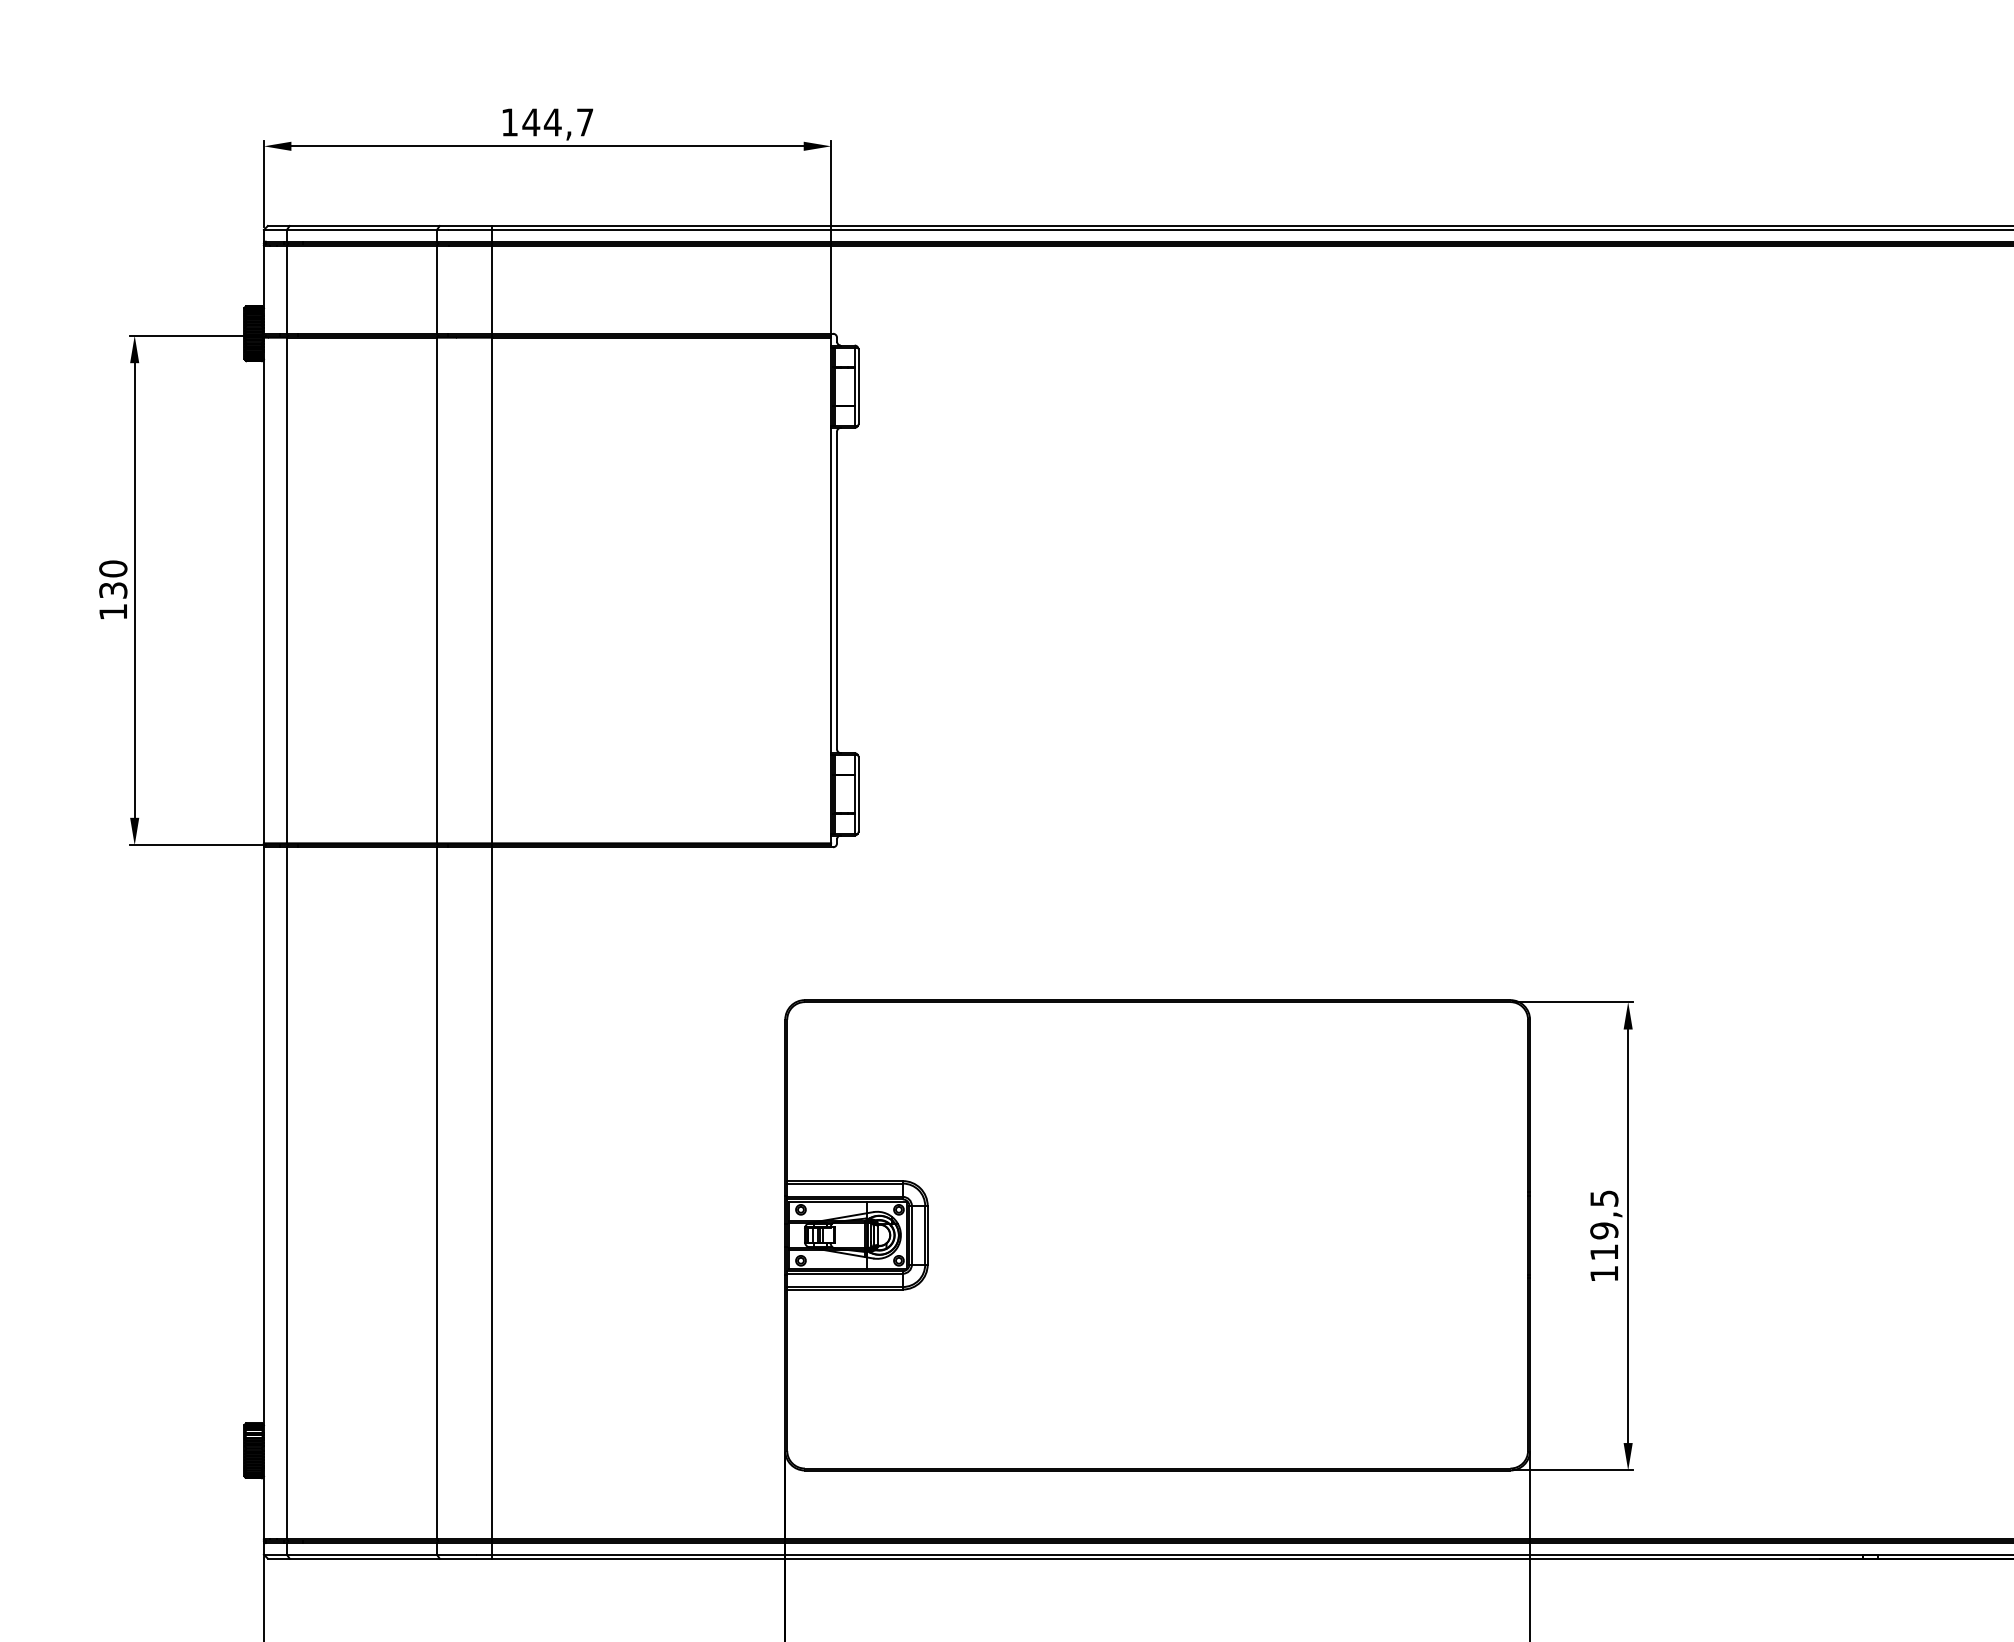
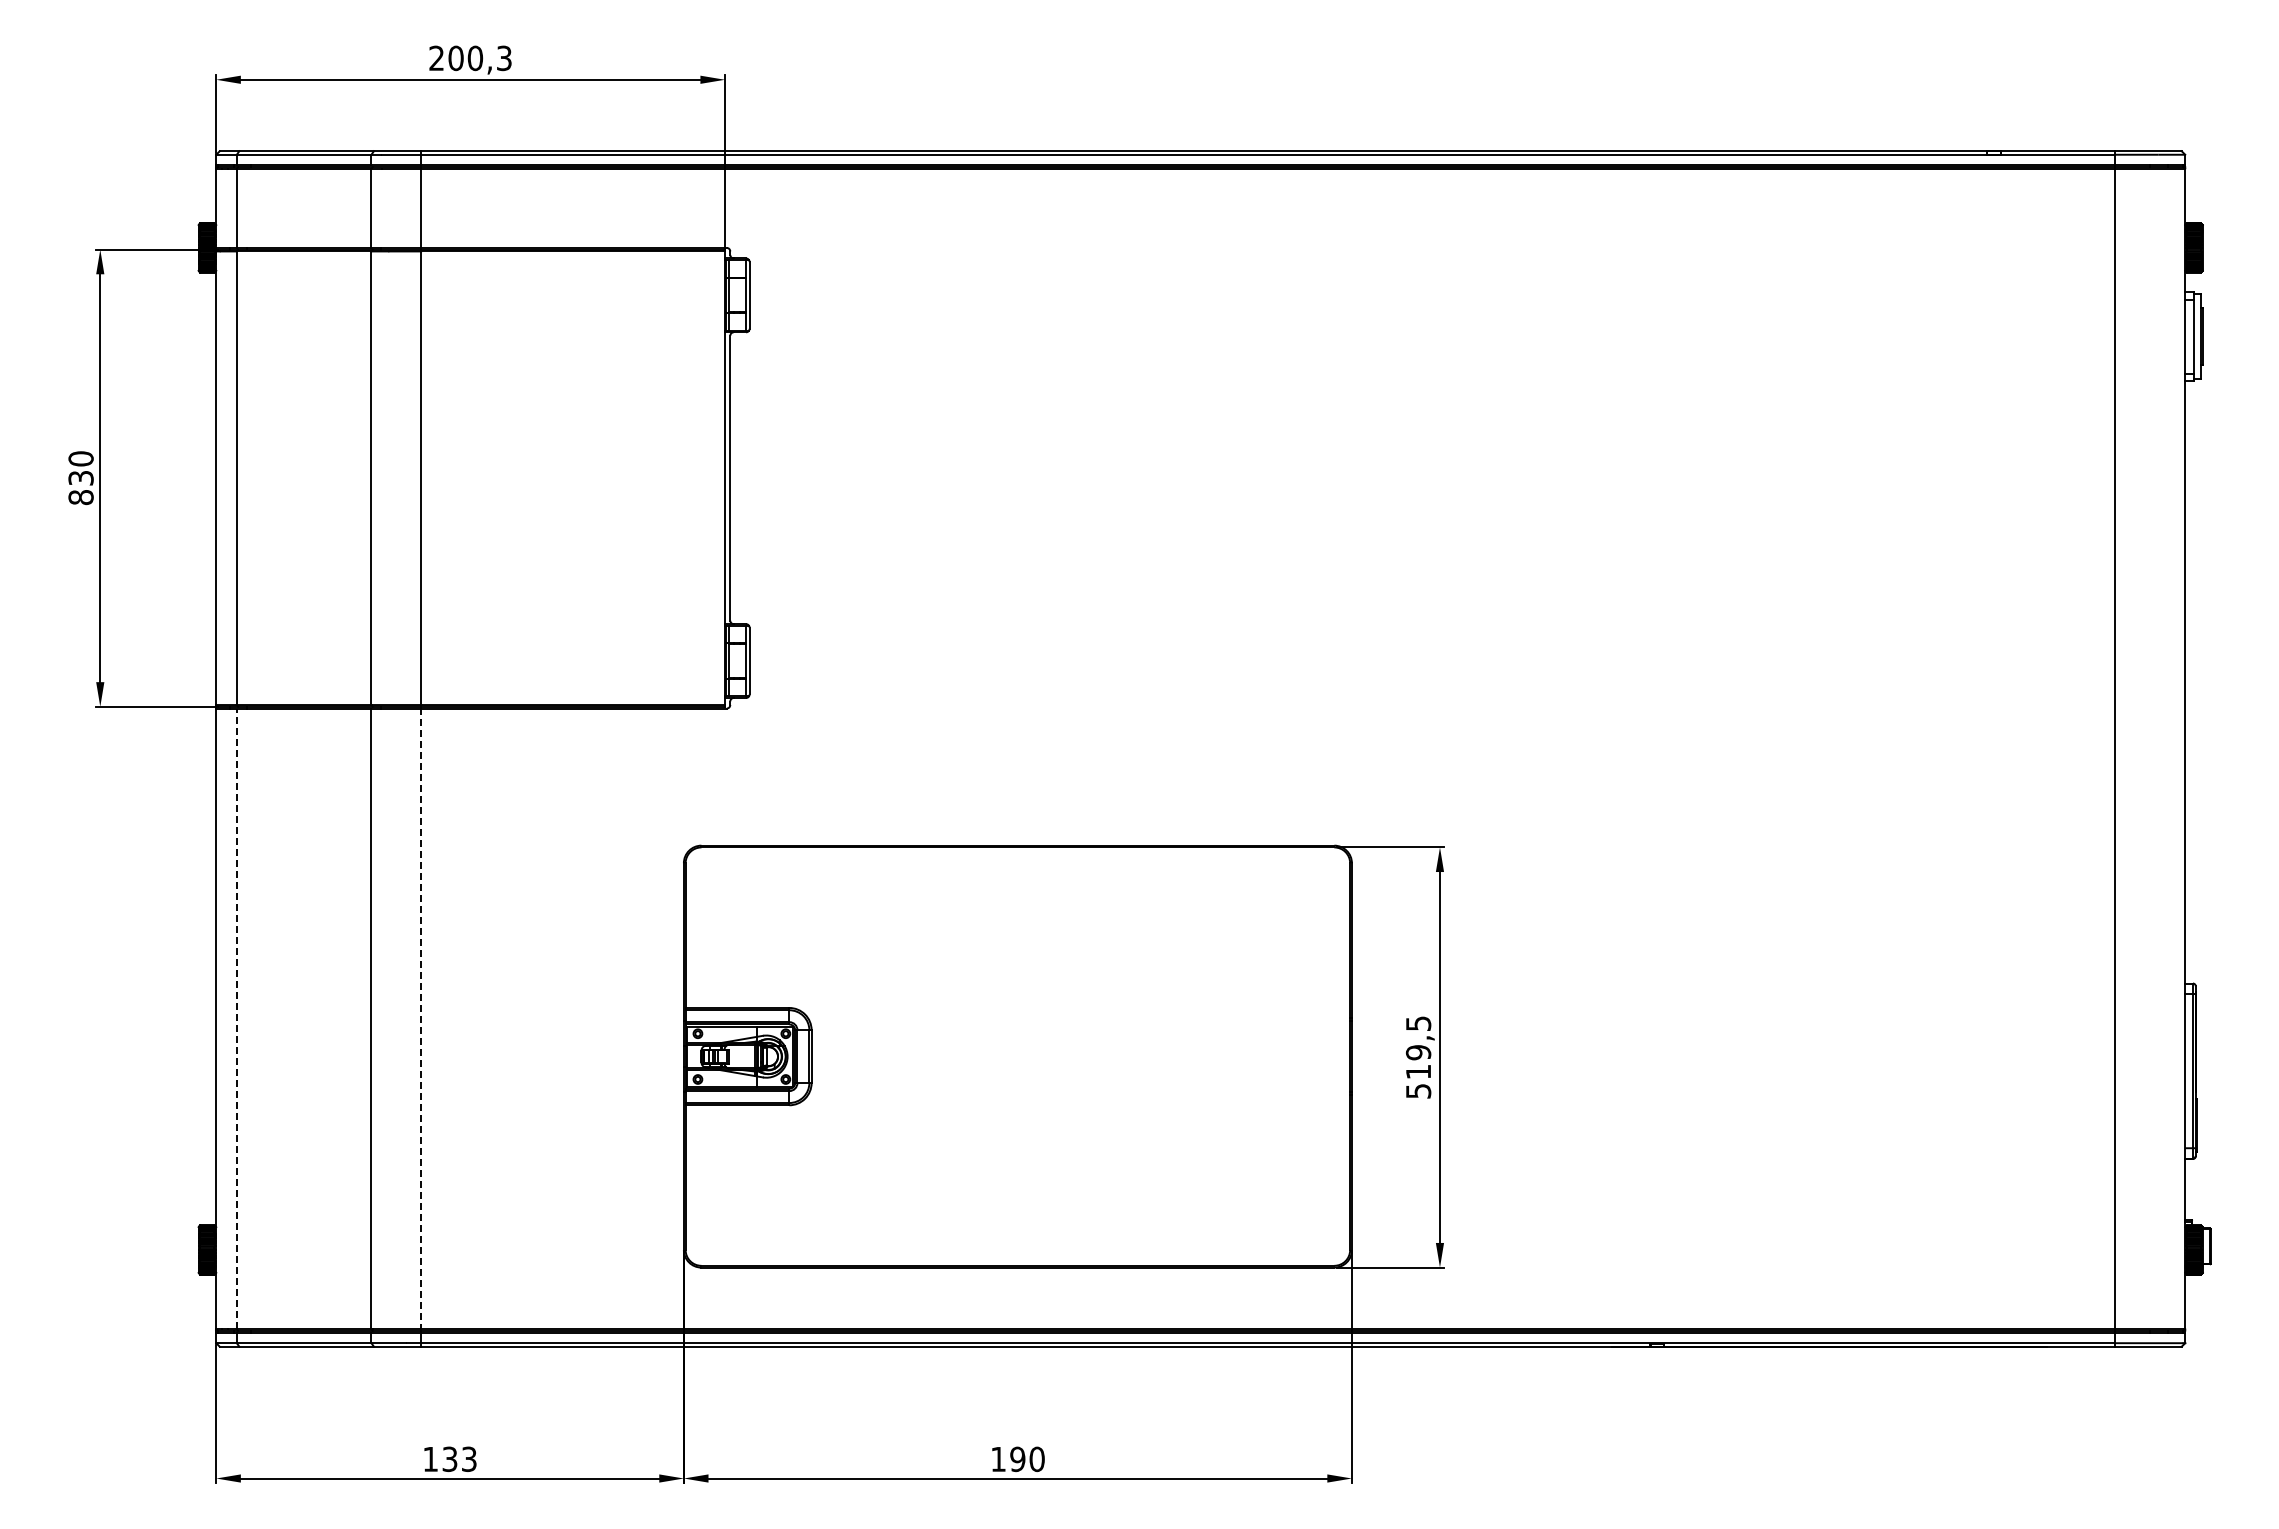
text: (547, 122) -> (470, 58), 144,7 -> 200,3
text: (112, 611) -> (80, 497), 130 -> 830
line: (286, 1192) -> (236, 1018), solid -> dashed
line: (492, 1193) -> (421, 1019), solid -> dashed
text: (1604, 1274) -> (1418, 1091), 119,5 -> 519,5

